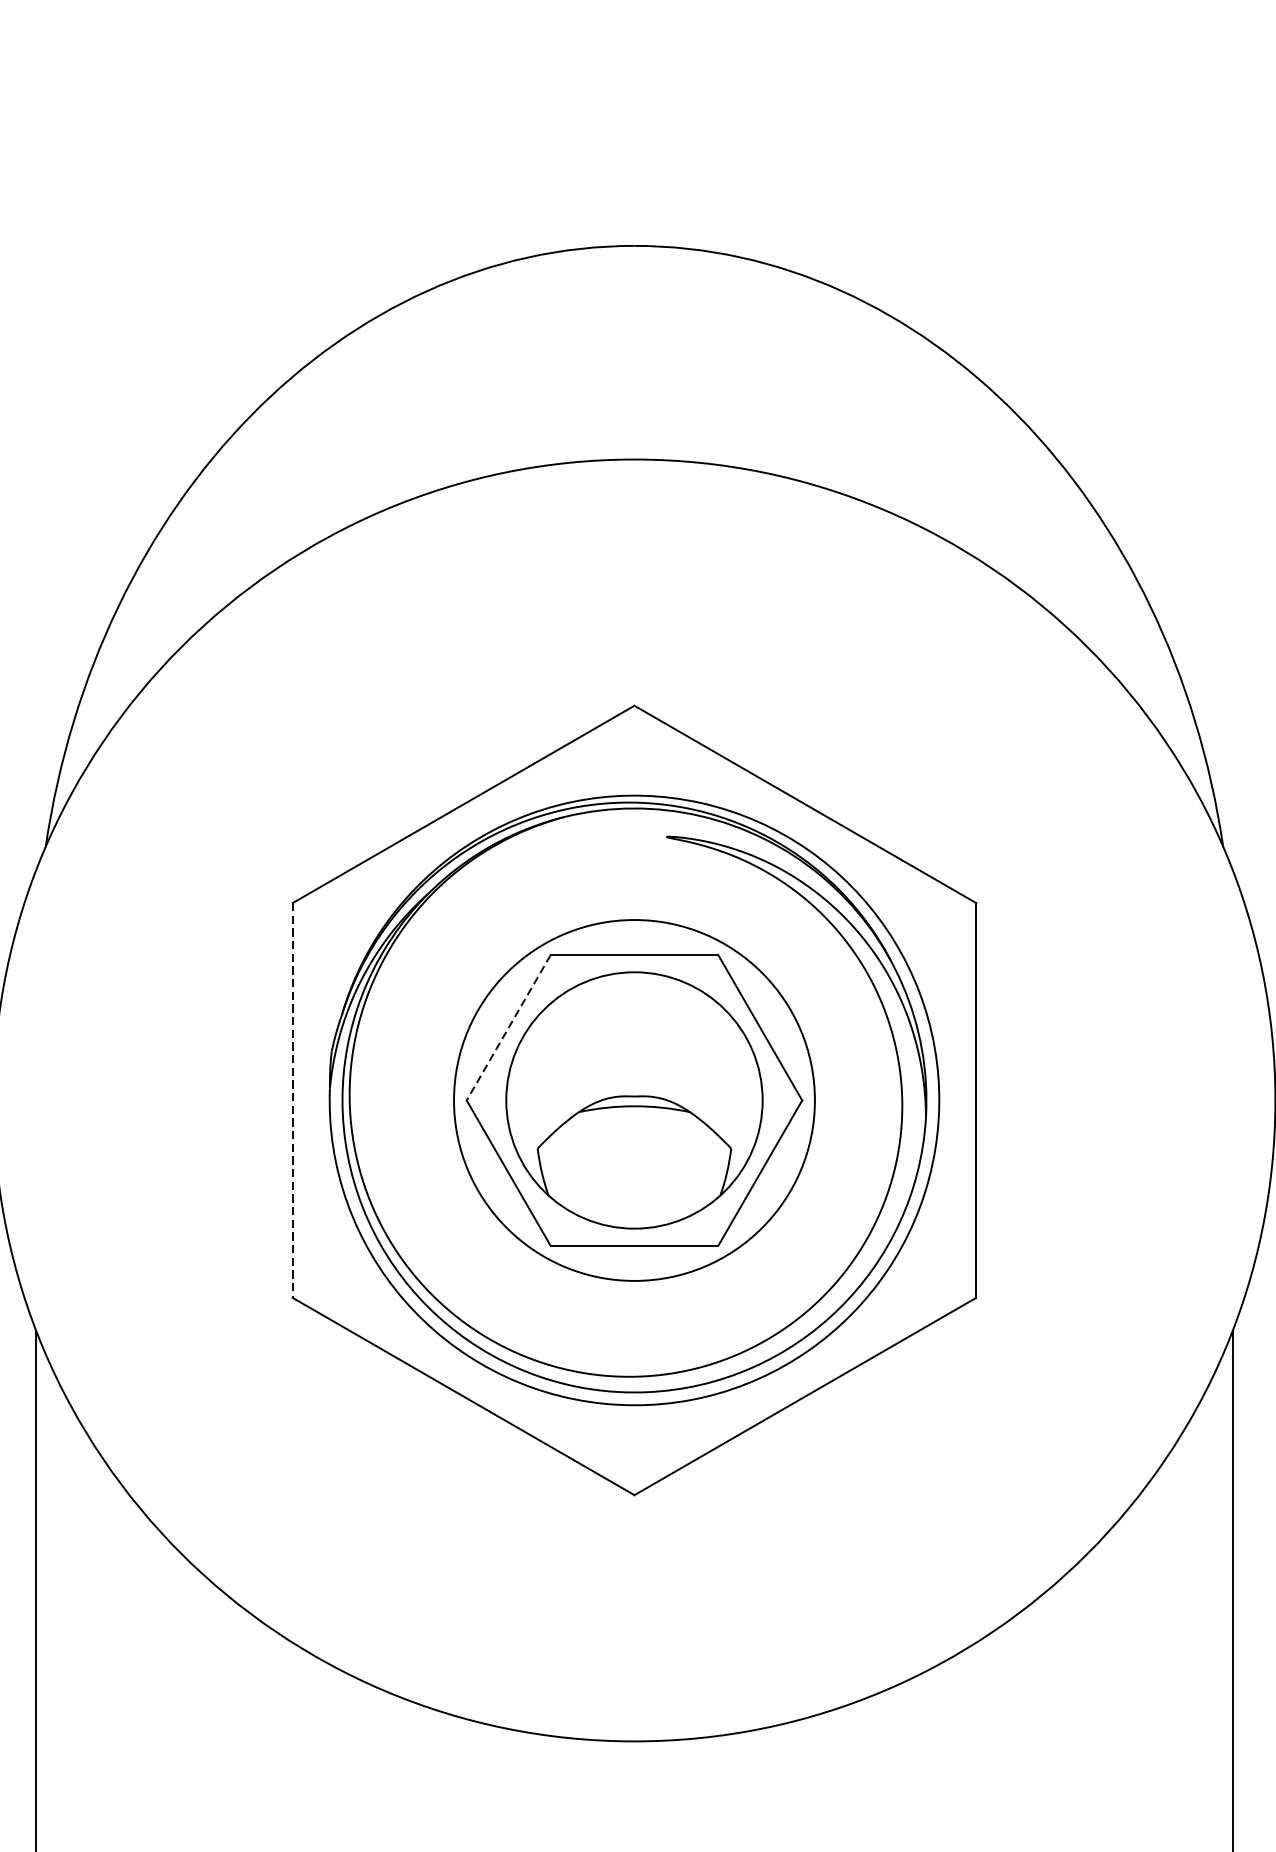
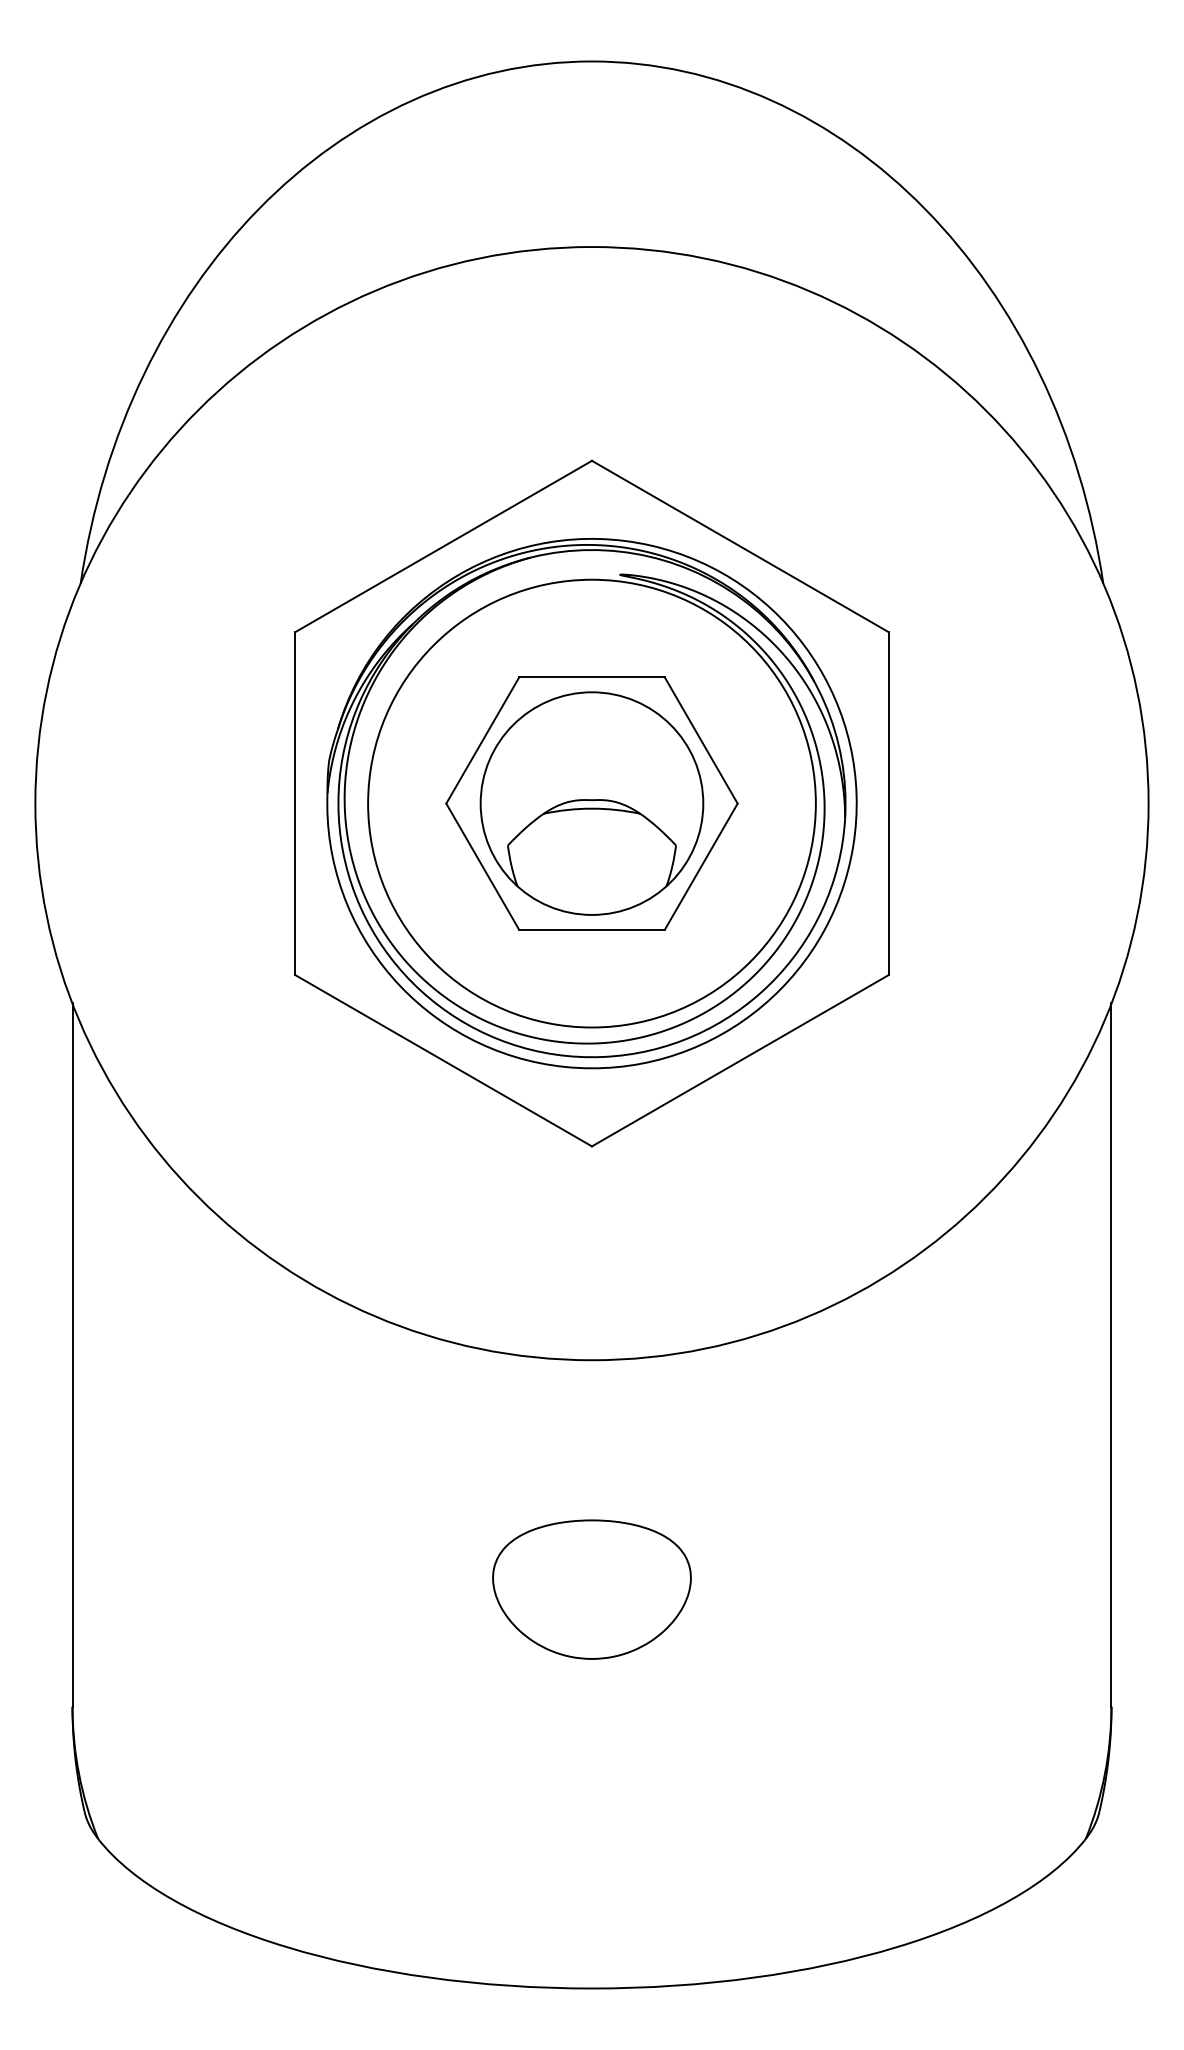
line: (508, 1027) -> (482, 740), dashed -> solid
circle: (633, 1100) -> (591, 803), size x1.43
line: (293, 1101) -> (295, 804), dashed -> solid

